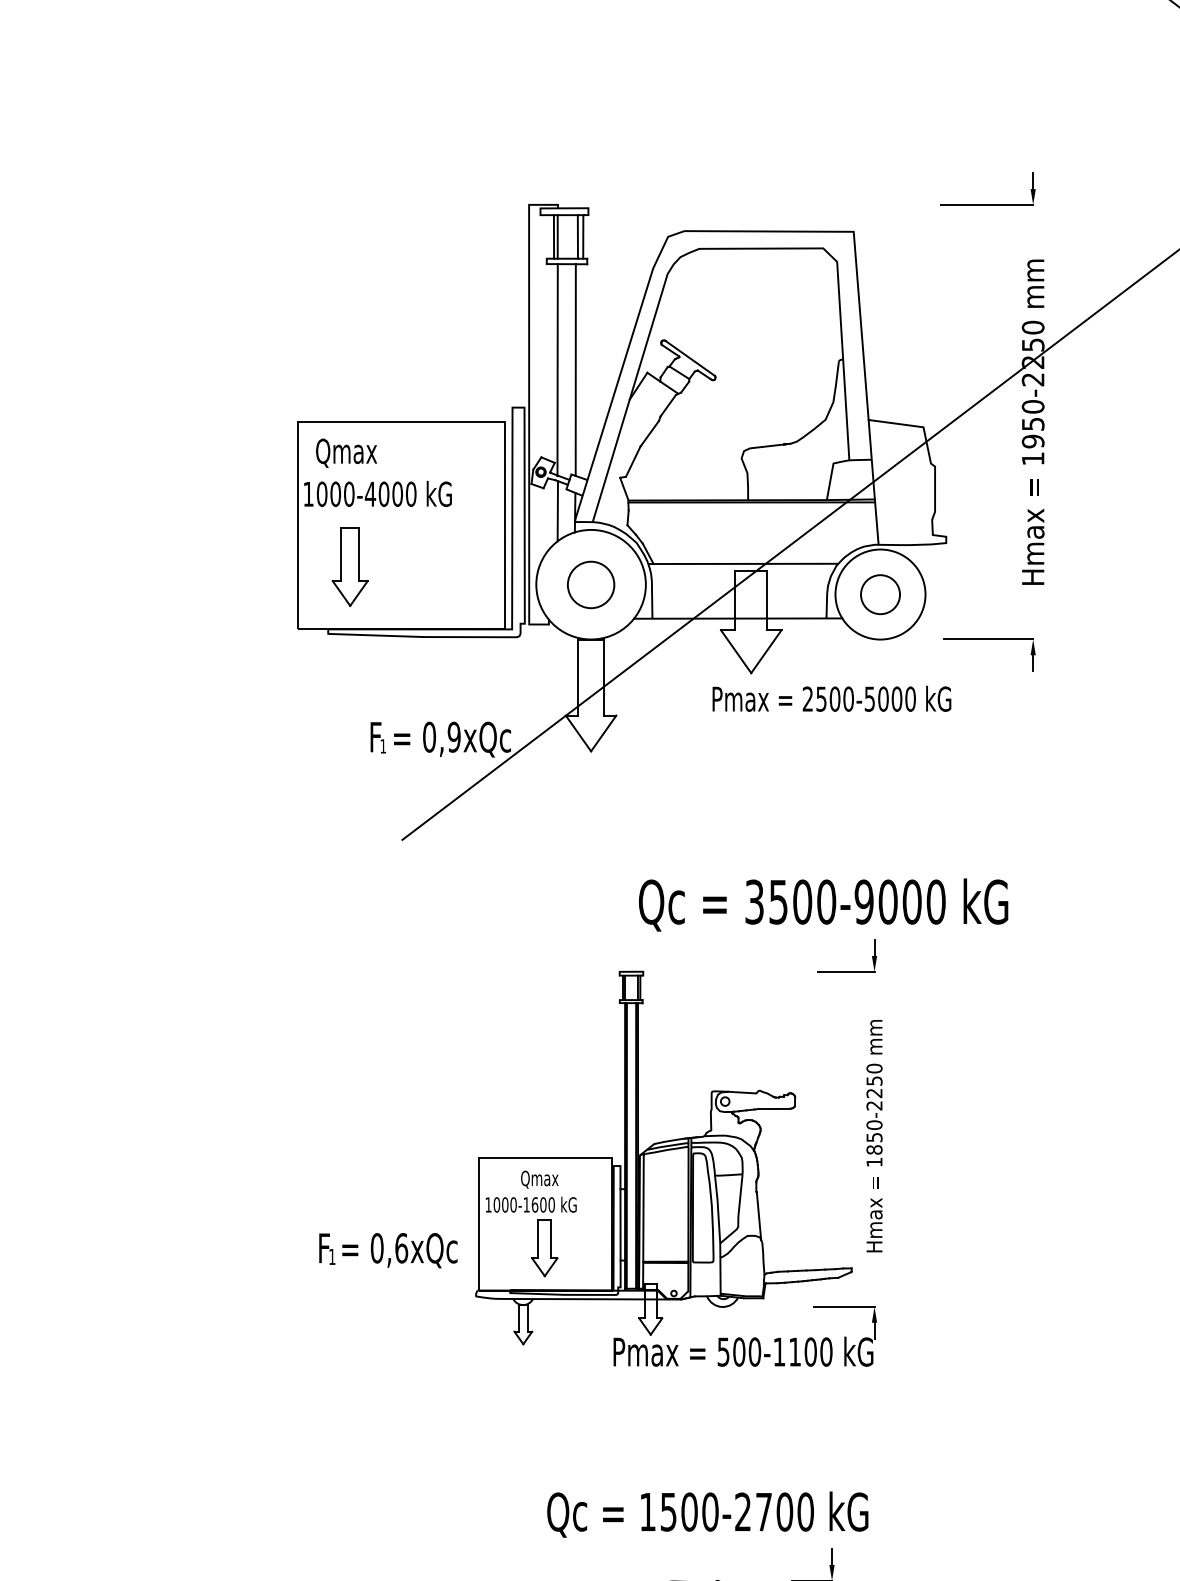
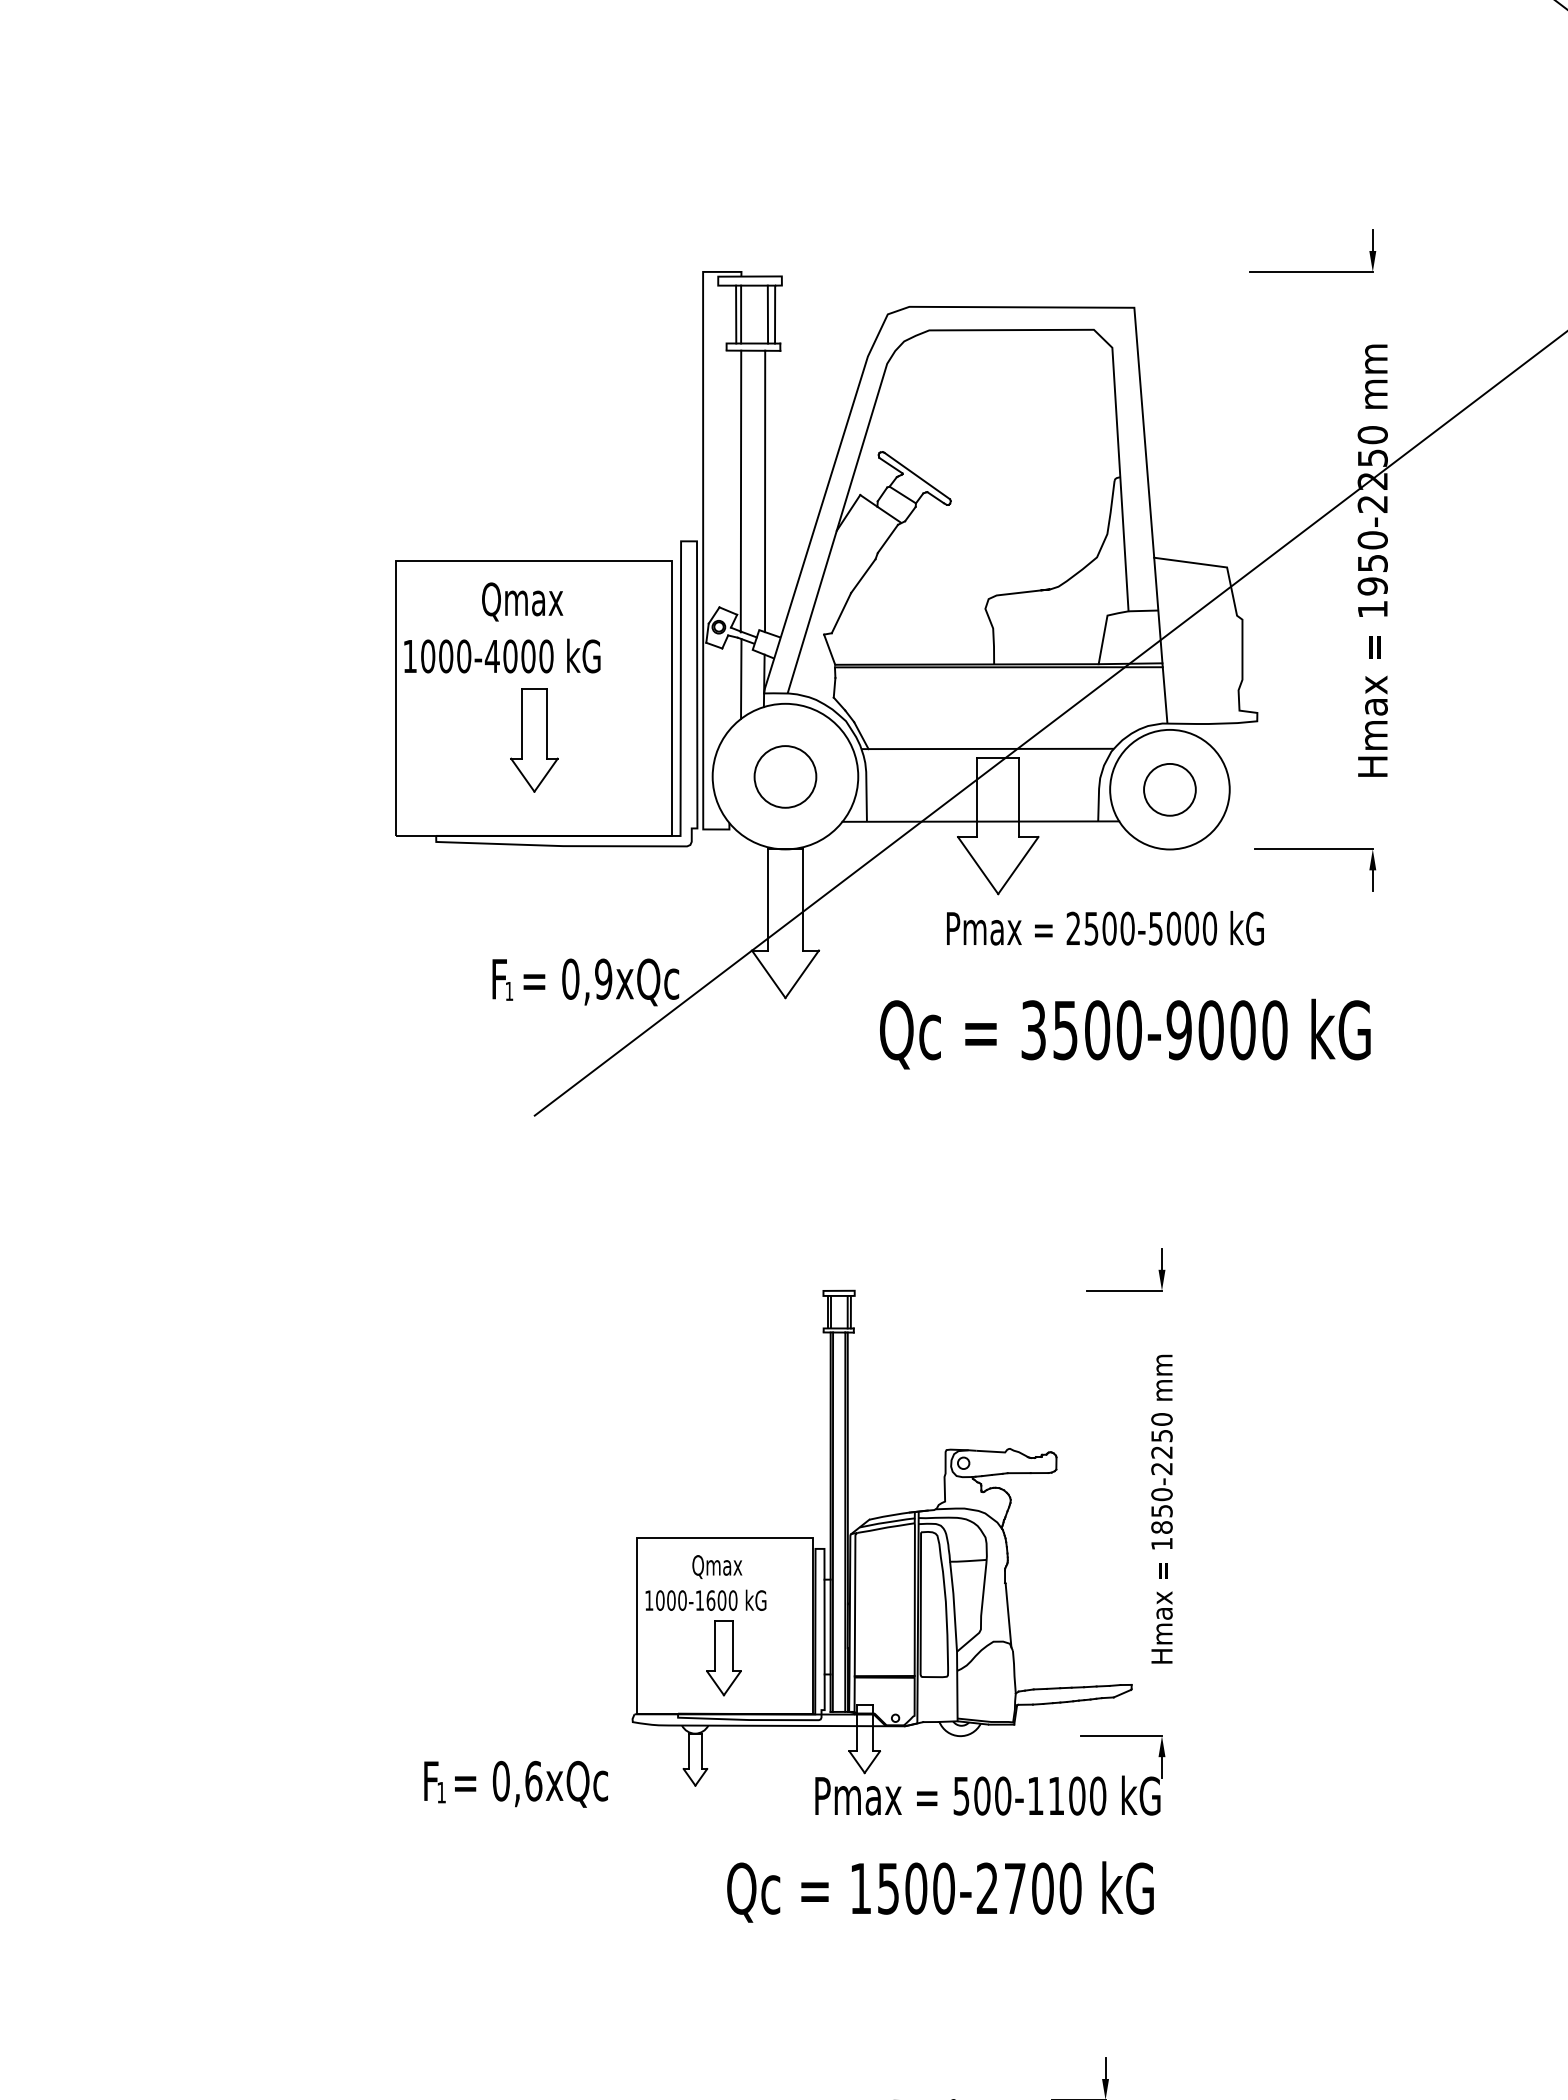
text: (346, 452) -> (522, 601), moved
part: (350, 567) -> (534, 740), moved
text: (823, 904) -> (1125, 1033), moved
text: (387, 1250) -> (515, 1783), moved
text: (707, 1514) -> (940, 1891), moved

